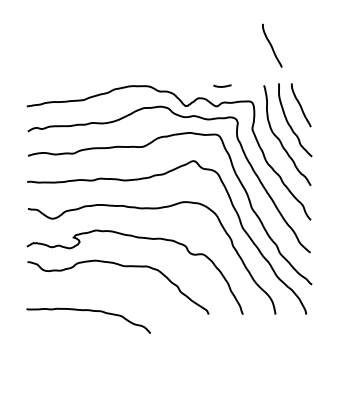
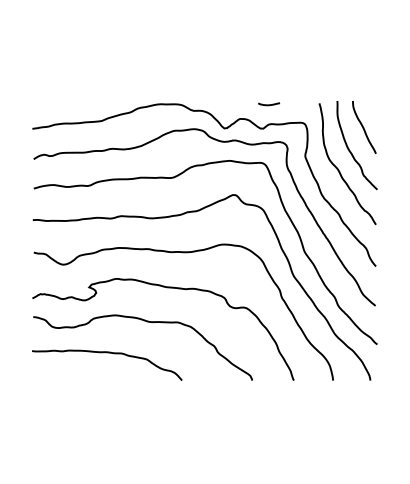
curve: (272, 45) -> (329, 55), removed
curve: (88, 311) -> (107, 353), moved

